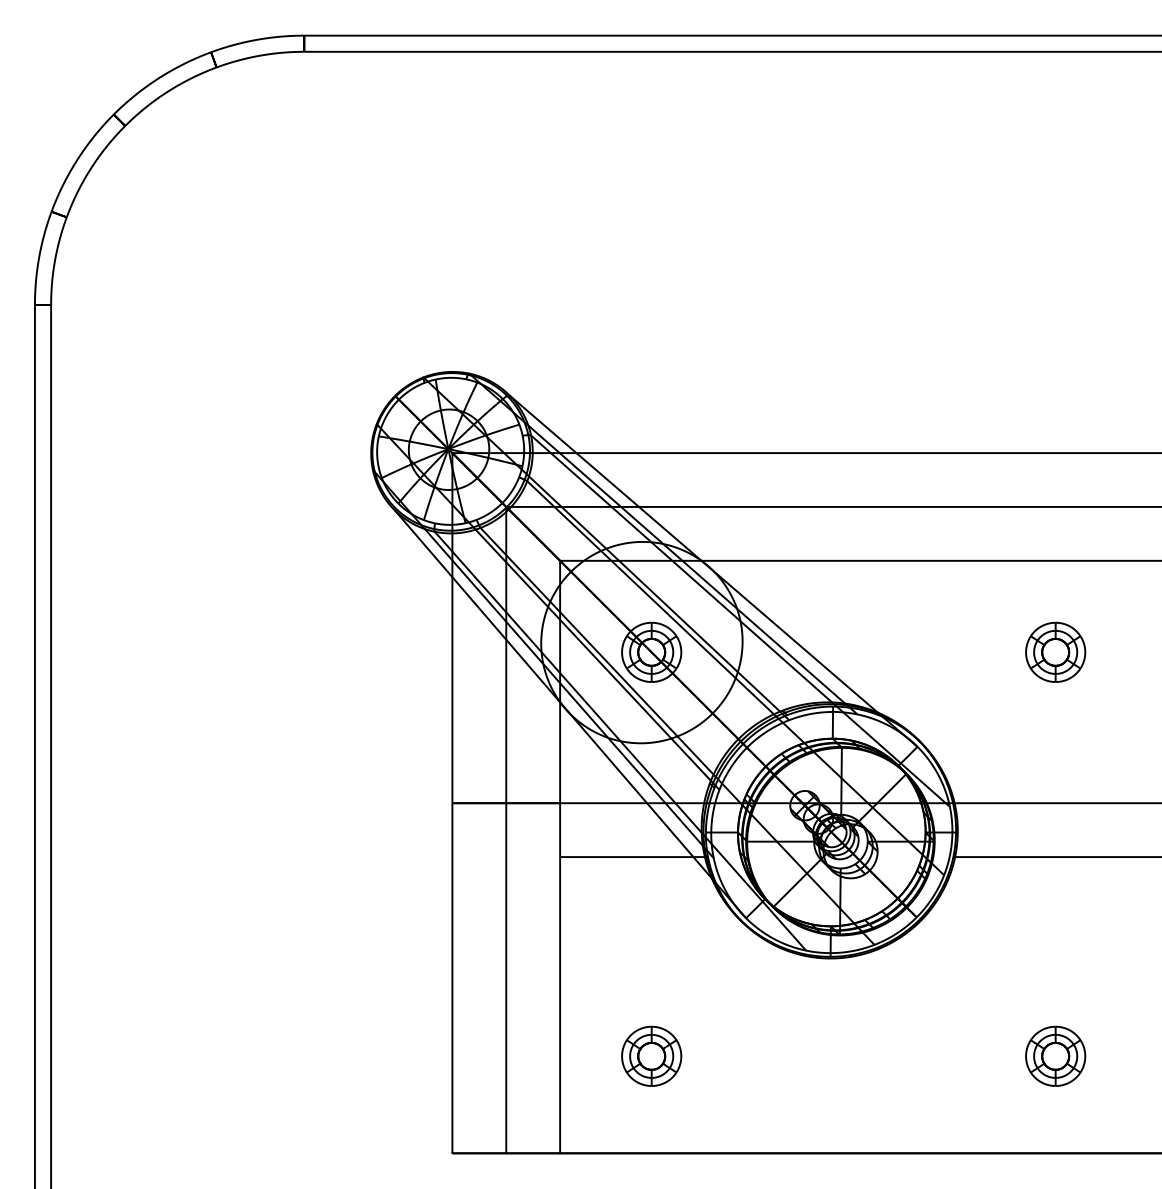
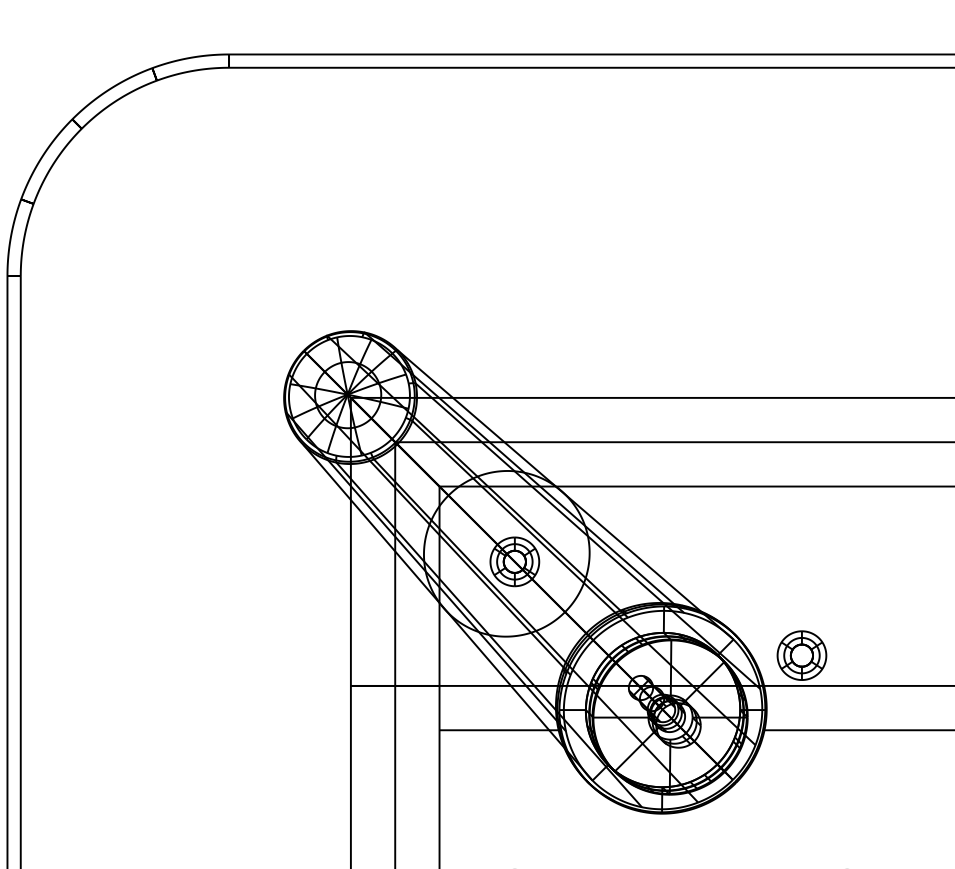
part: (1055, 651) -> (801, 654), moved

